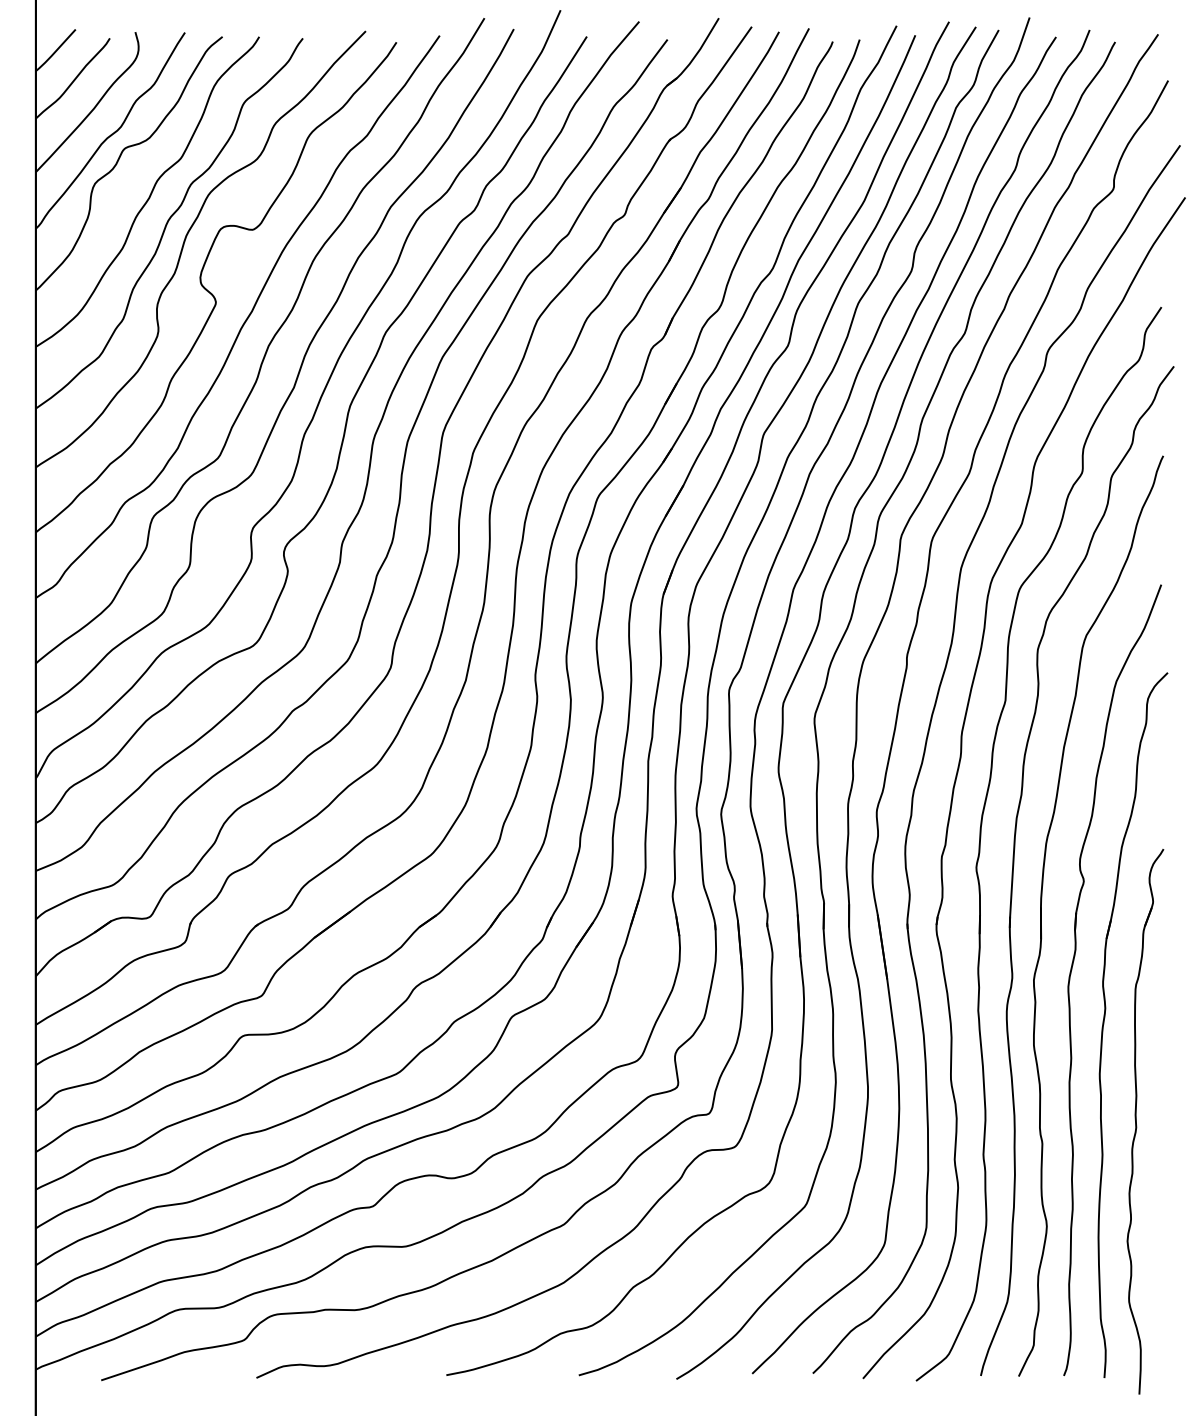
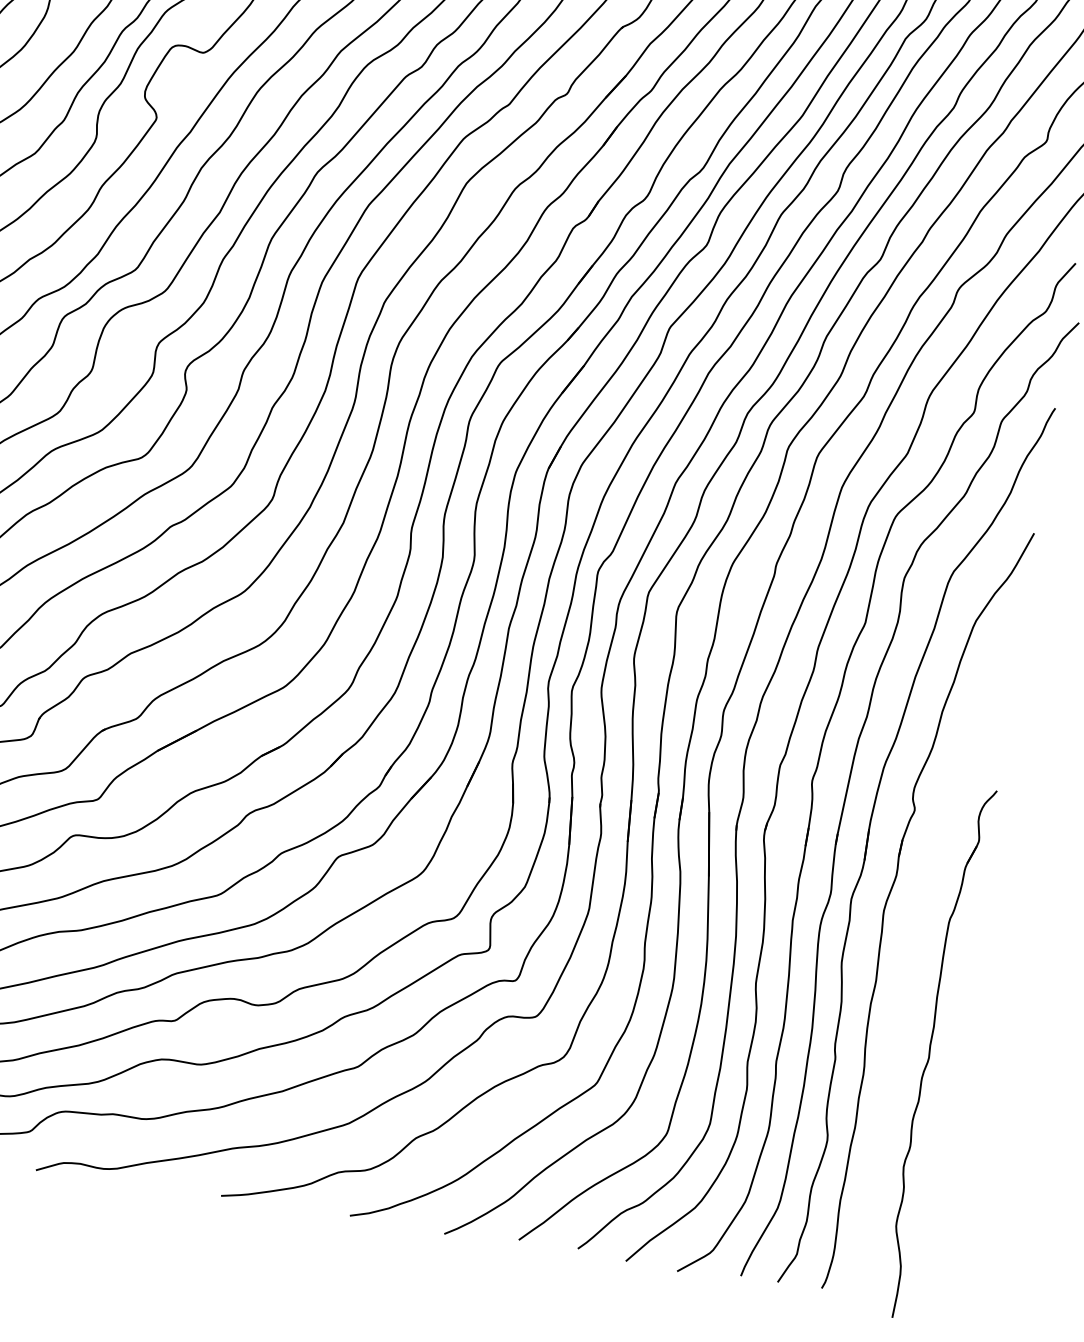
part: (1105, 1018) -> (915, 946), removed

